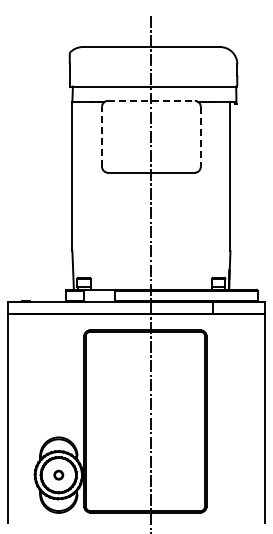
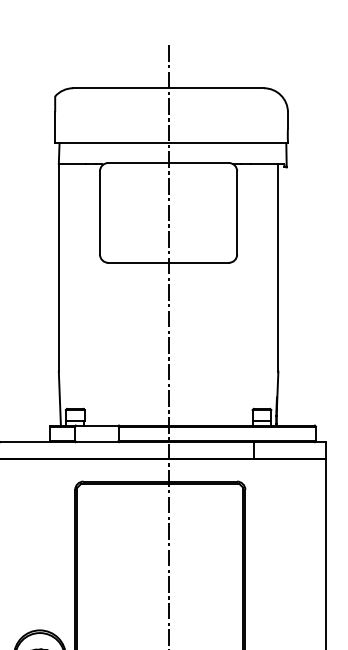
line: (151, 100) -> (168, 162), dashed -> solid
line: (102, 136) -> (100, 212), dashed -> solid
line: (200, 136) -> (236, 212), dashed -> solid

